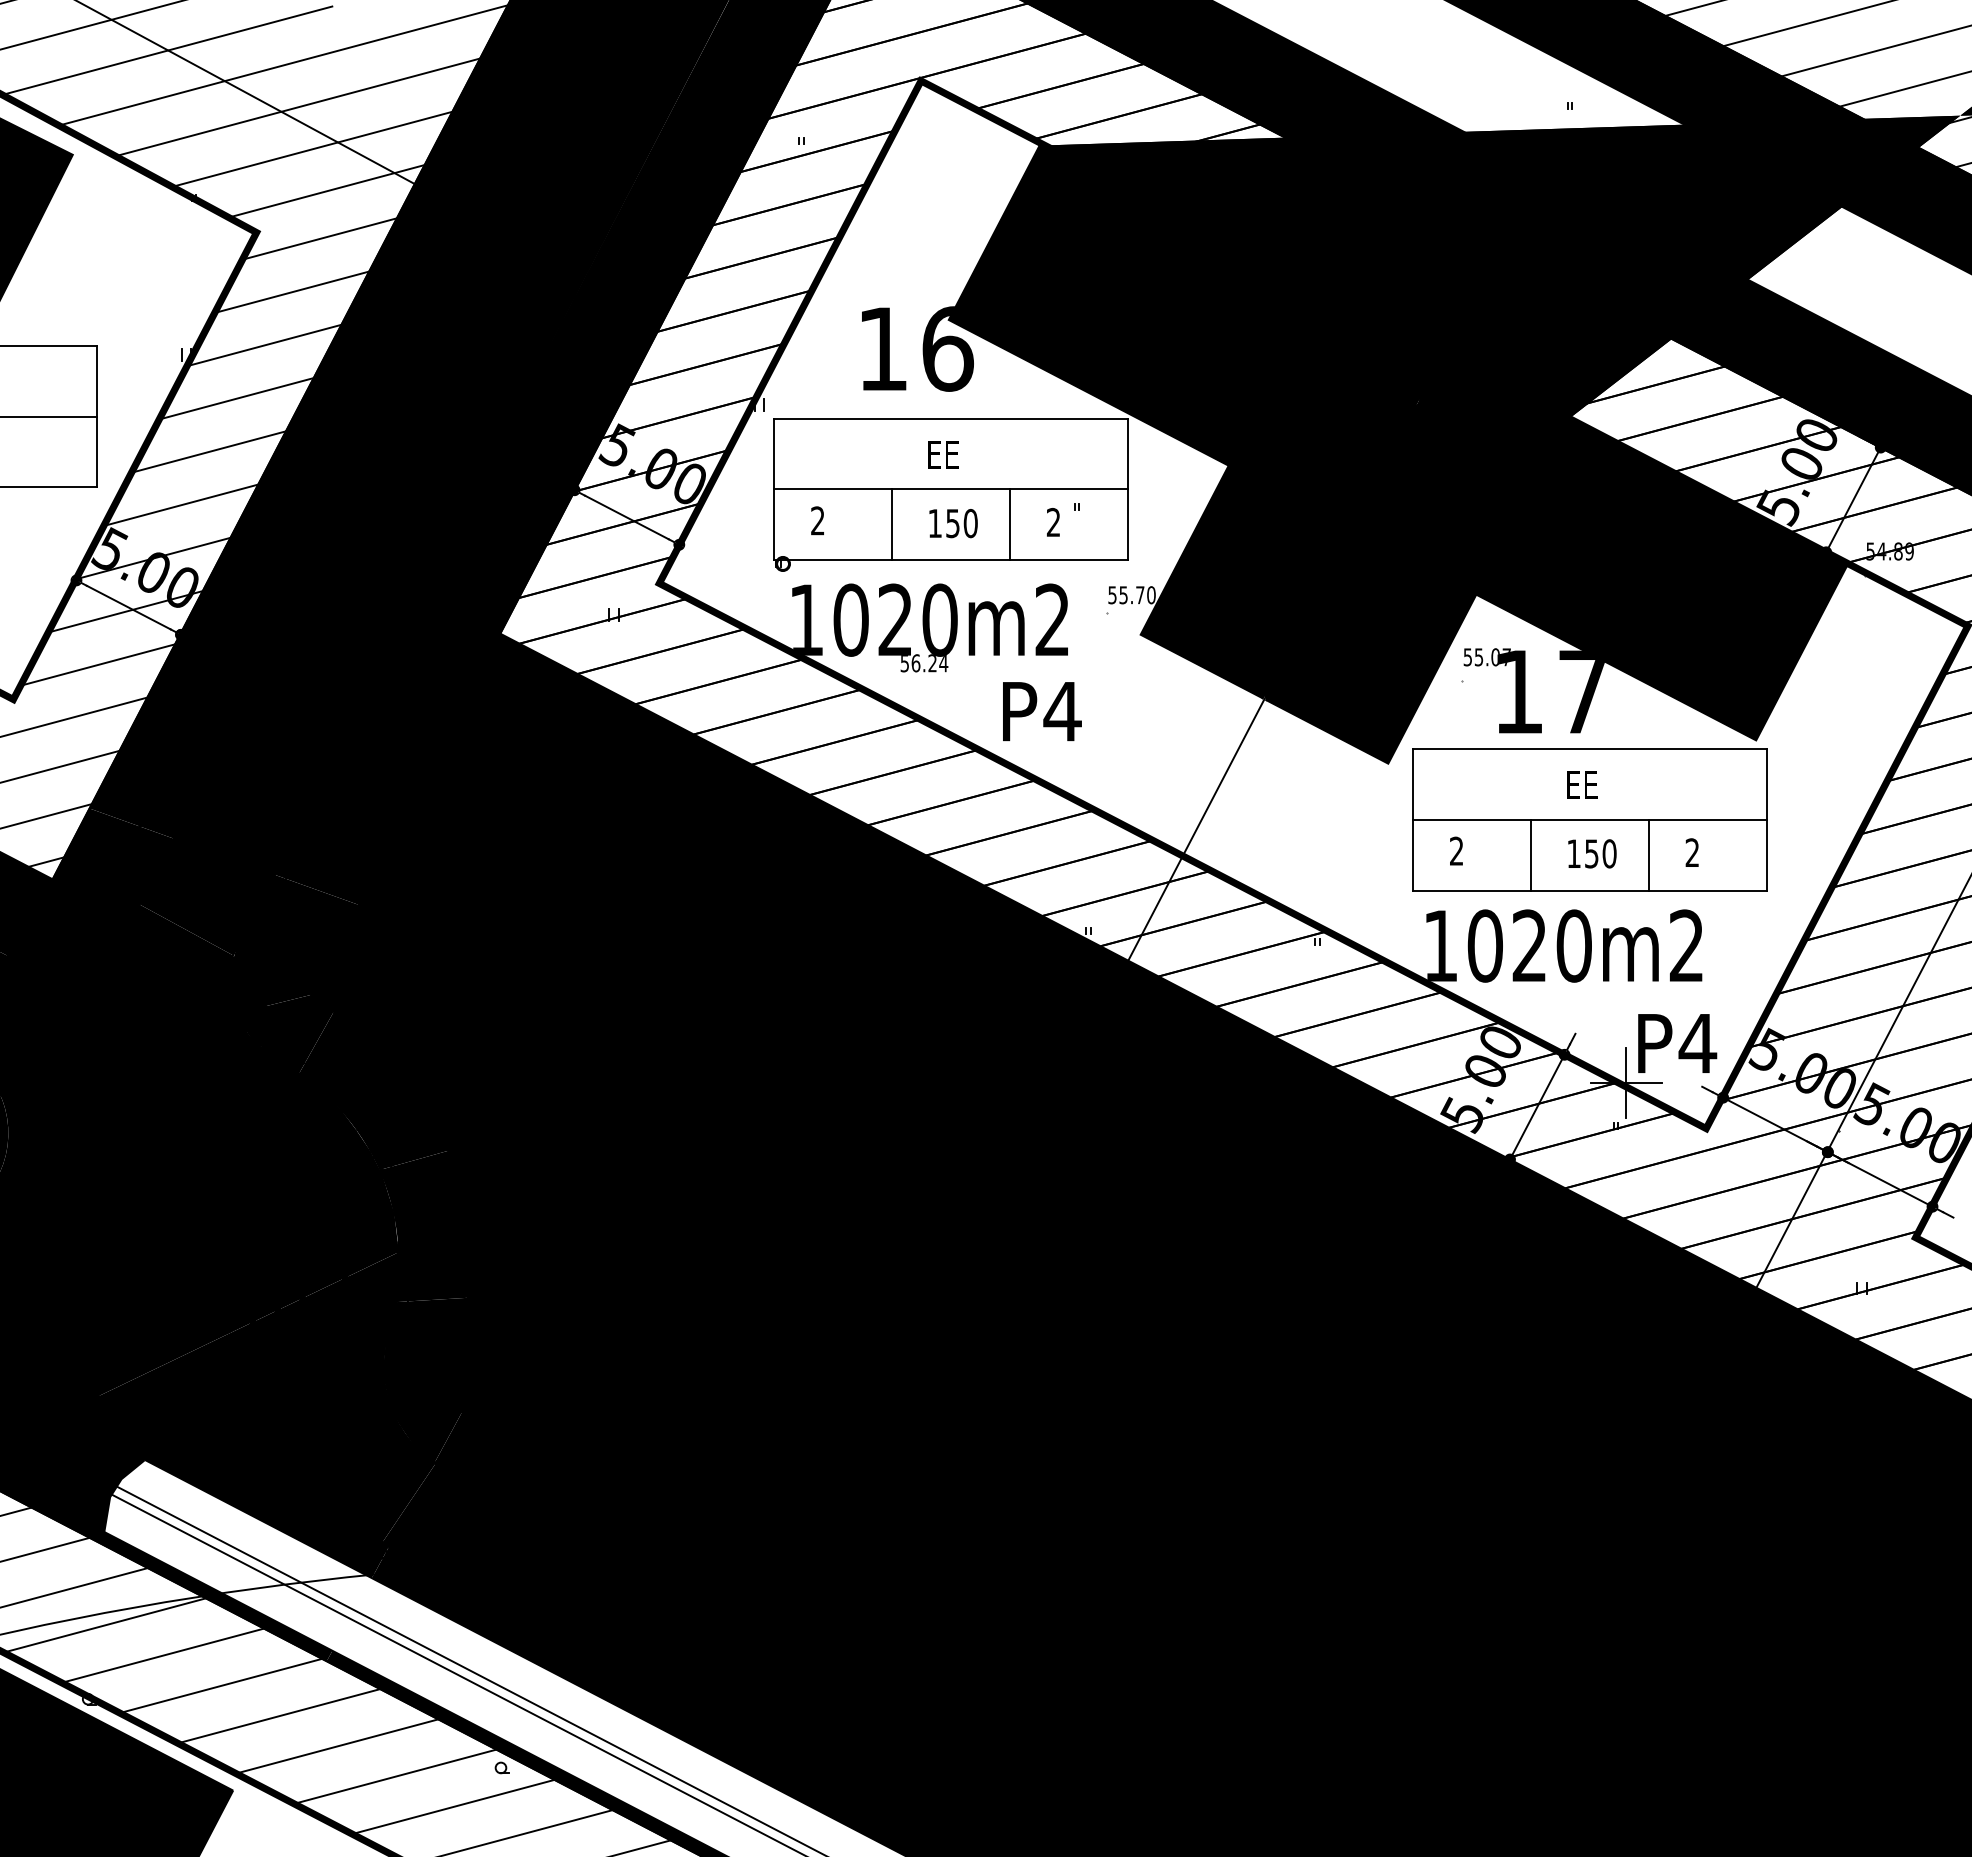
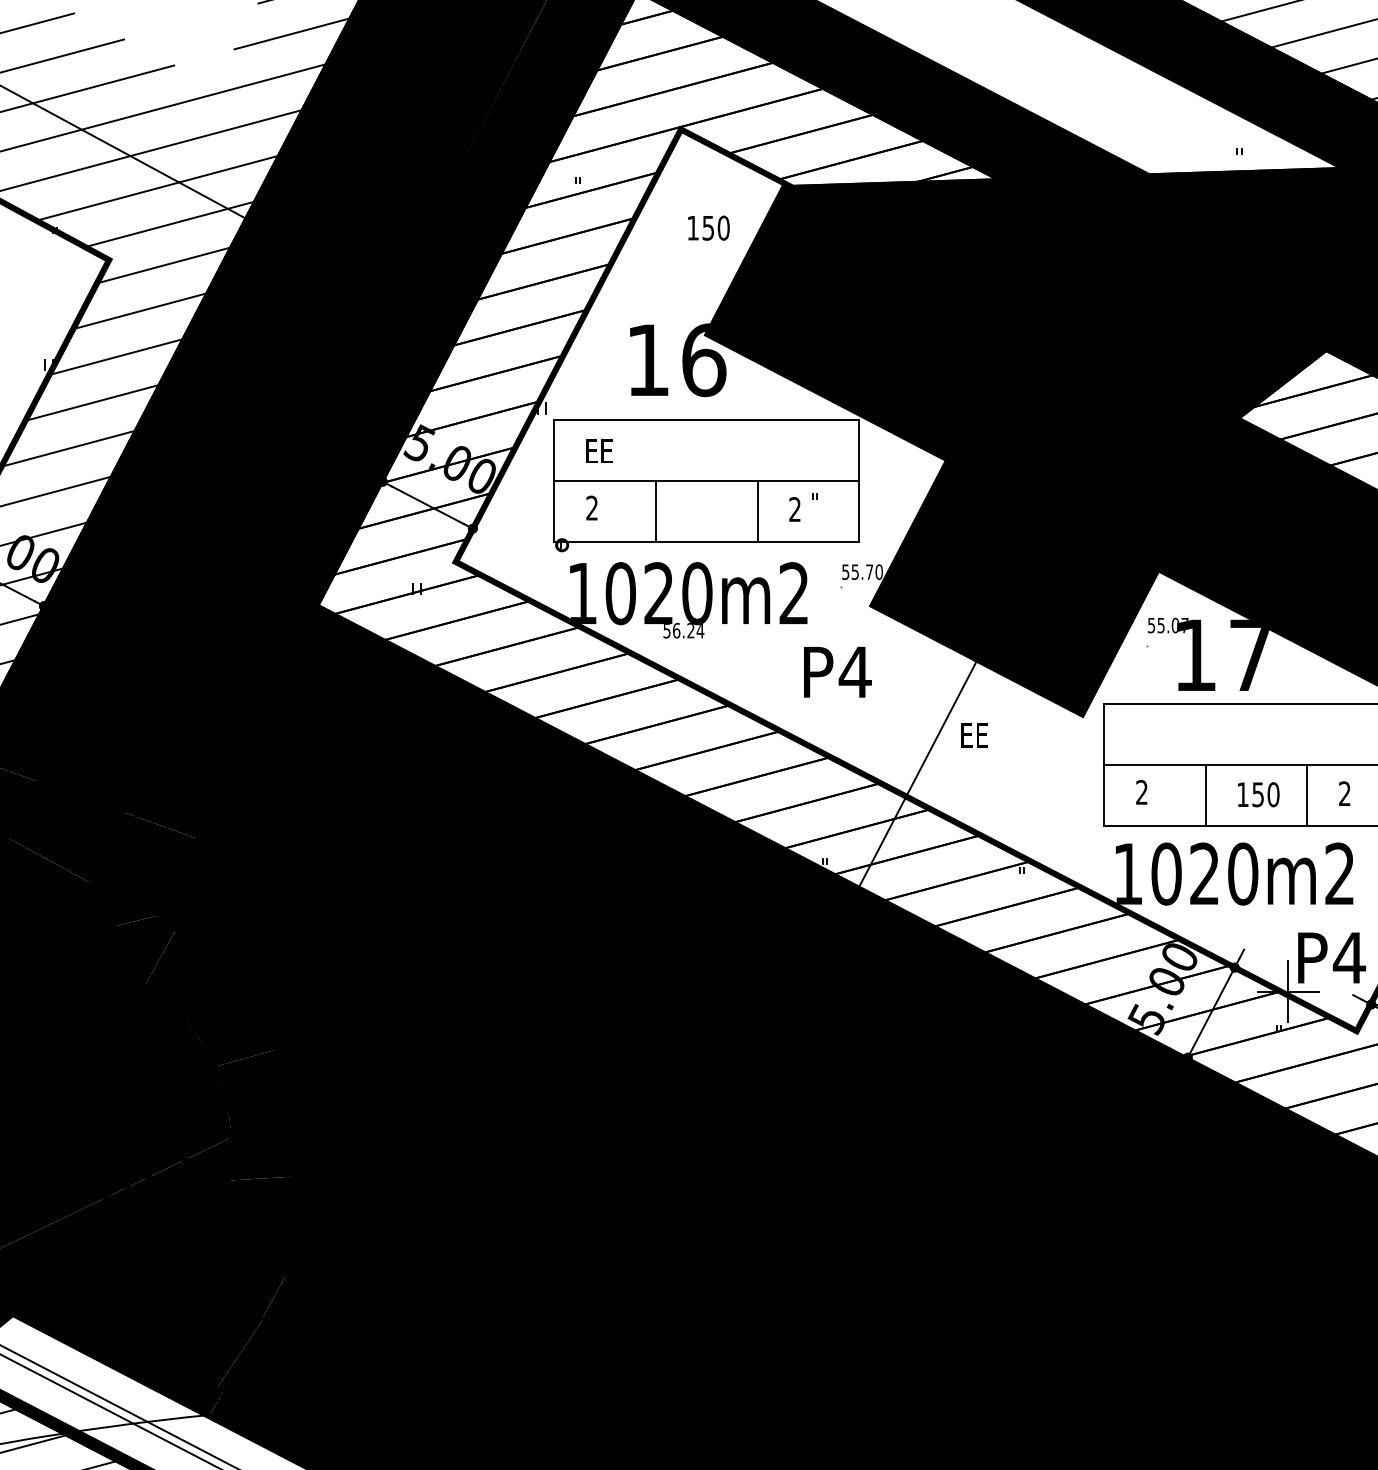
text: (943, 454) -> (599, 451), moved
text: (953, 523) -> (708, 228), moved
text: (1042, 711) -> (837, 672), moved
text: (1582, 784) -> (974, 735), moved

